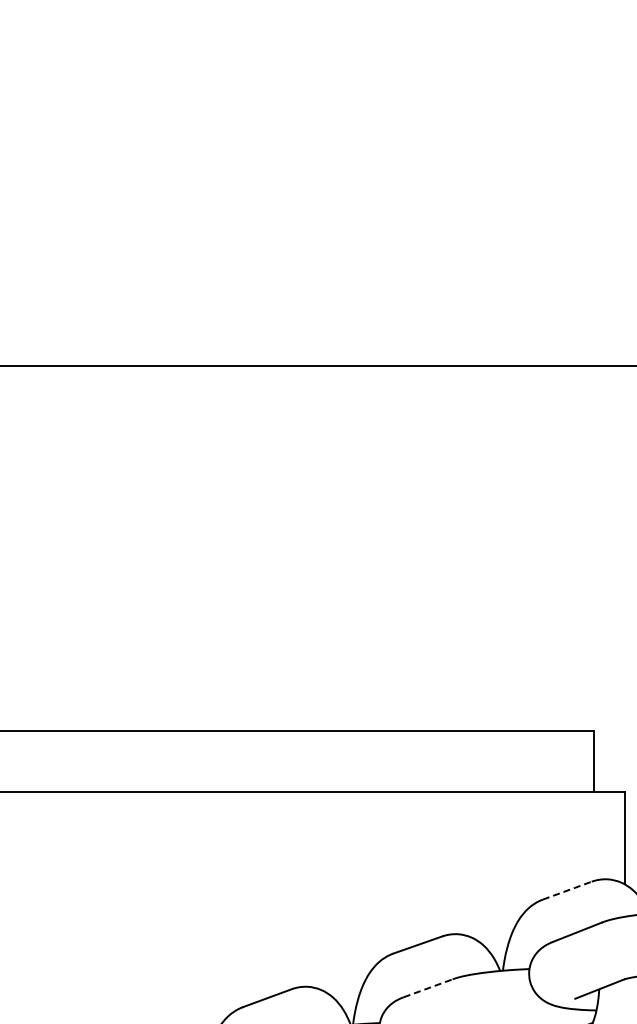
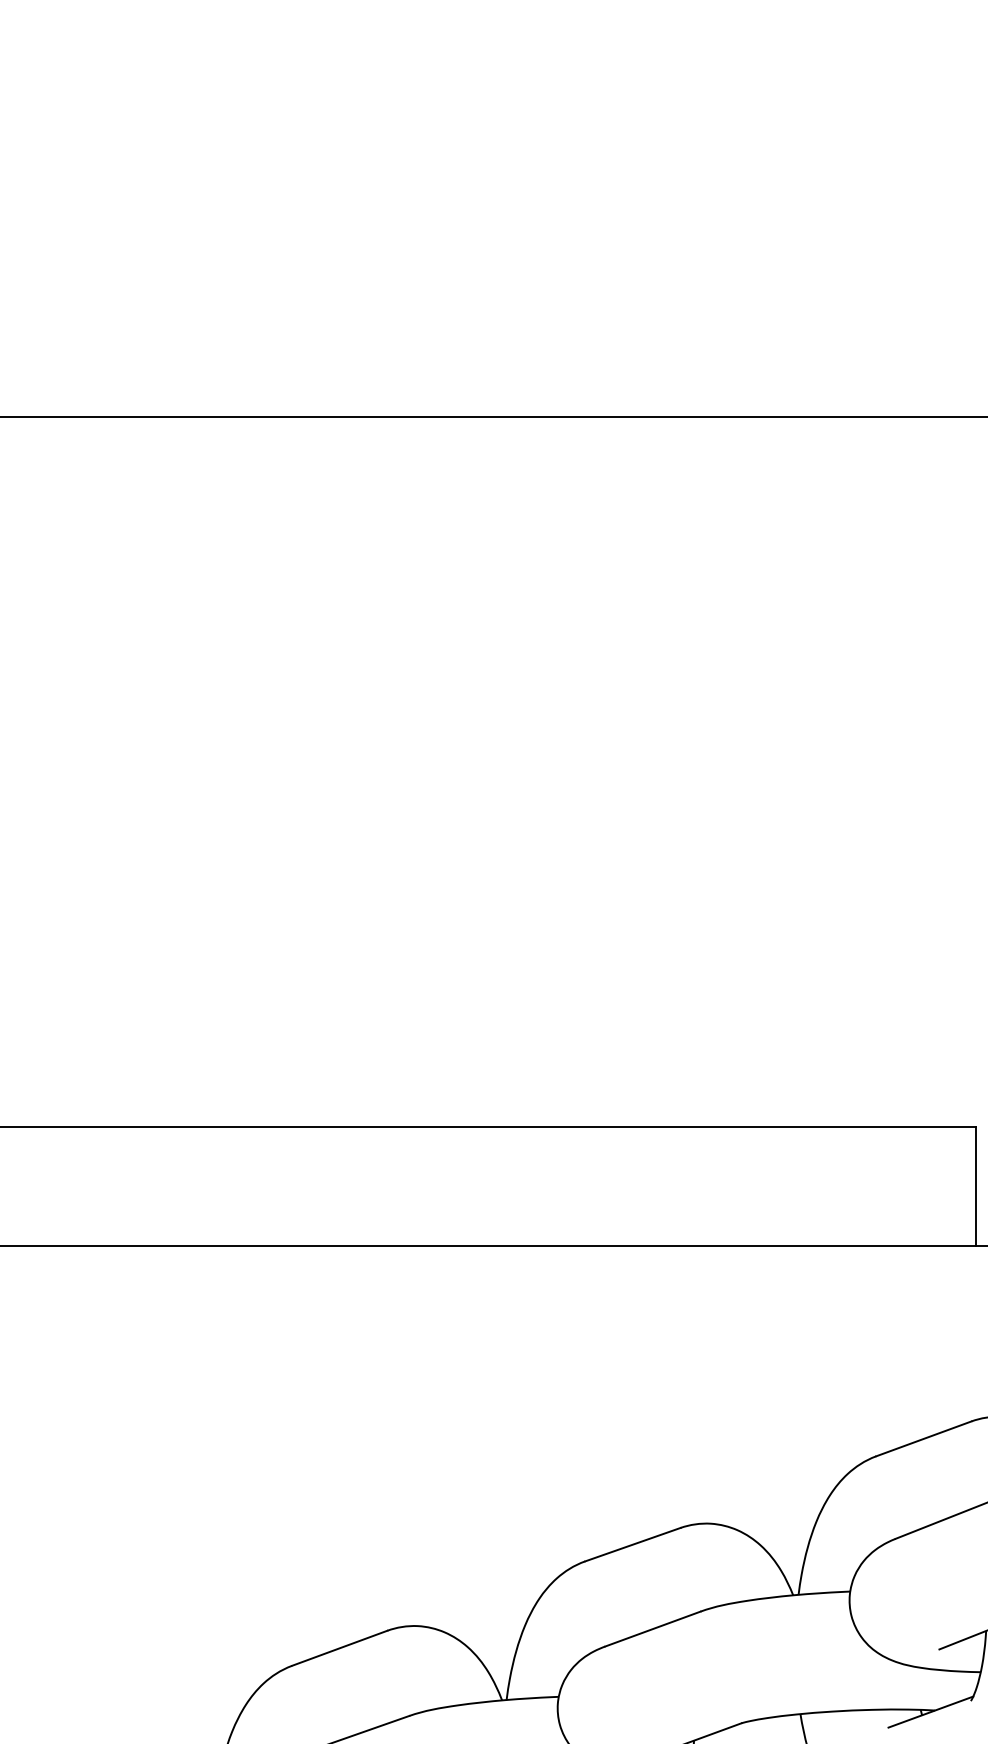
line: (567, 890) -> (924, 1438), dashed -> solid
line: (428, 988) -> (653, 1629), dashed -> solid

